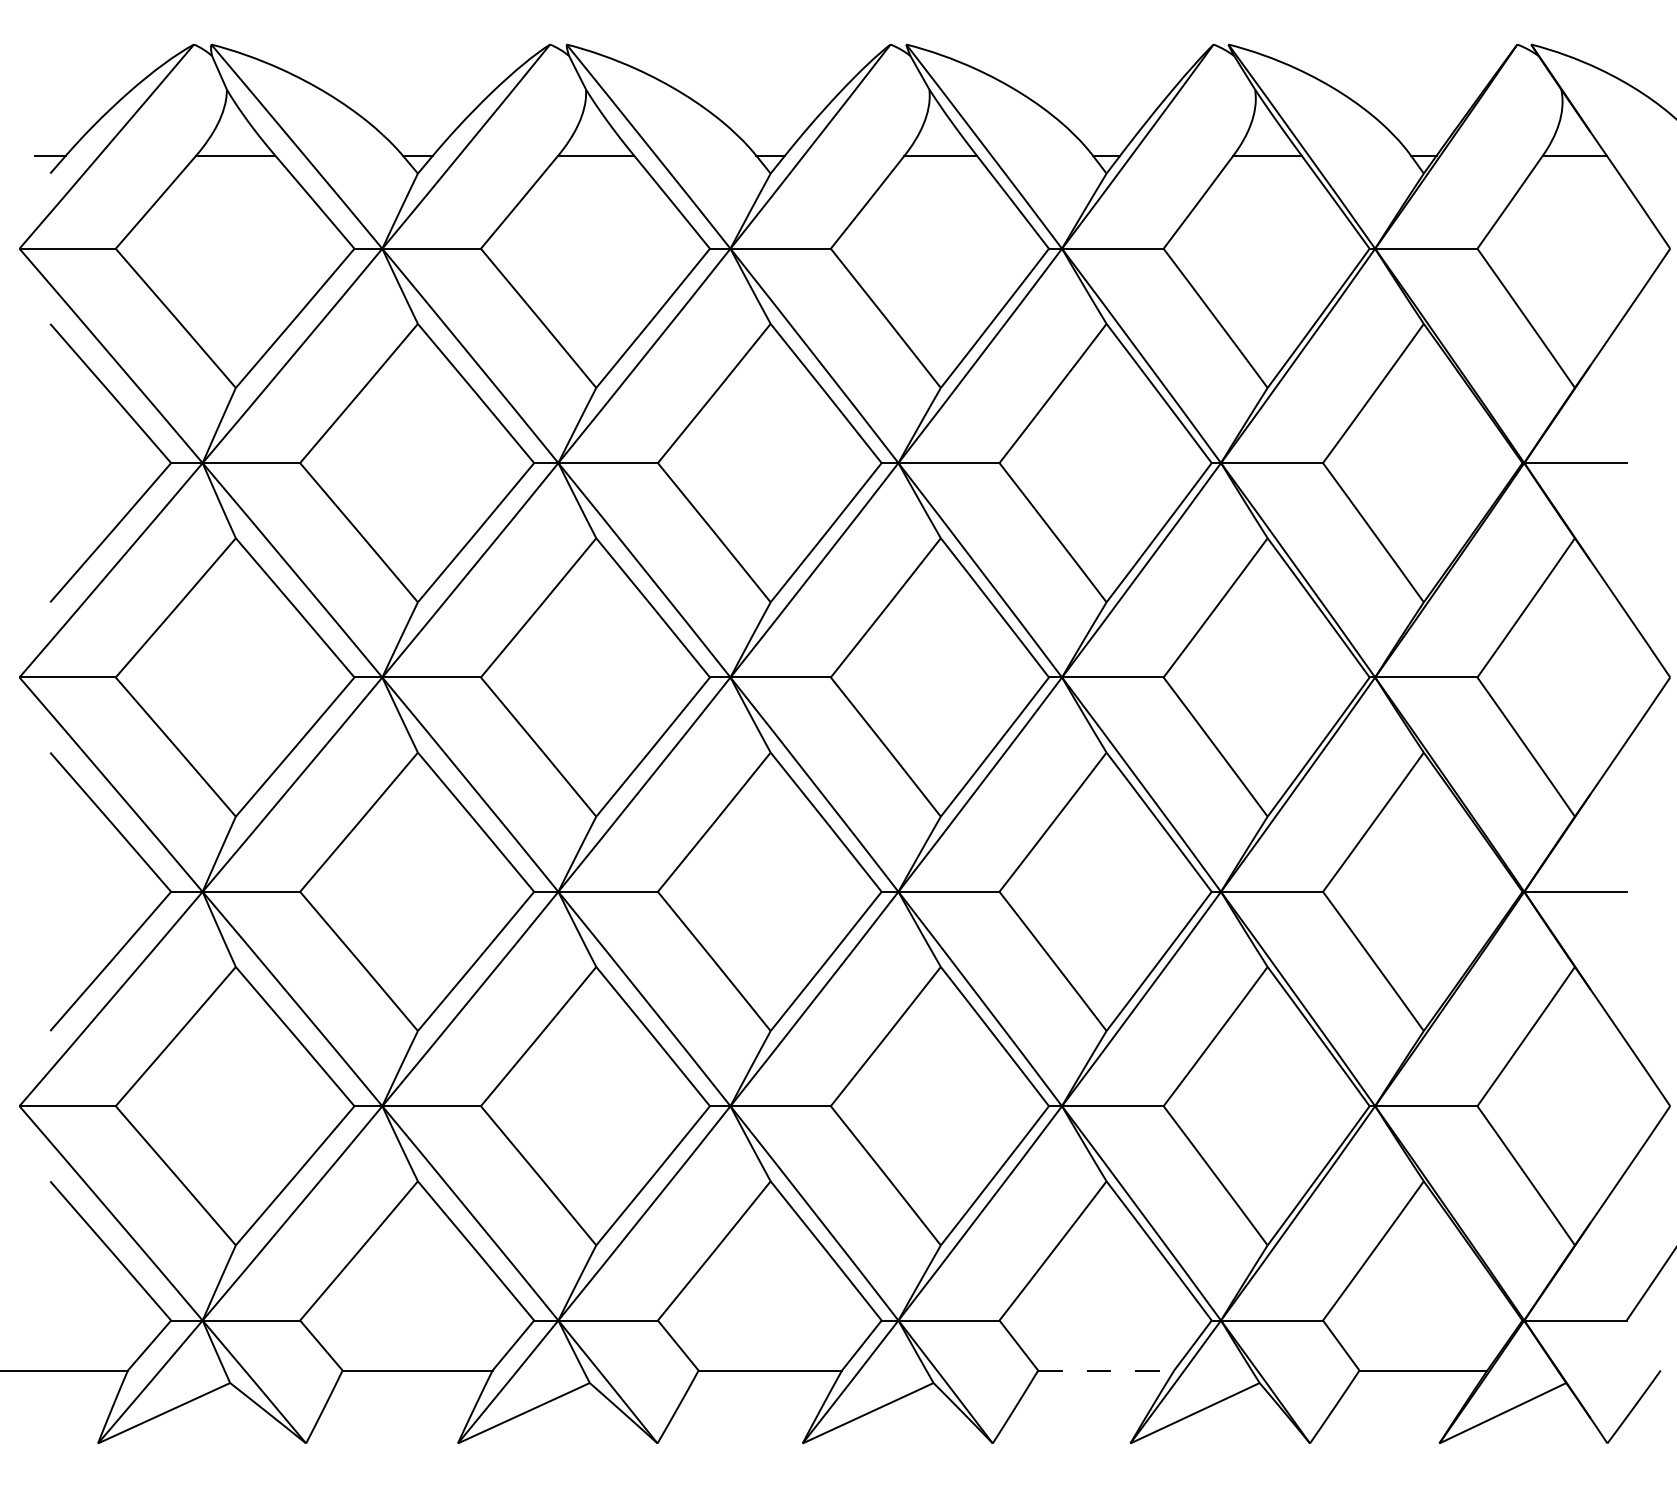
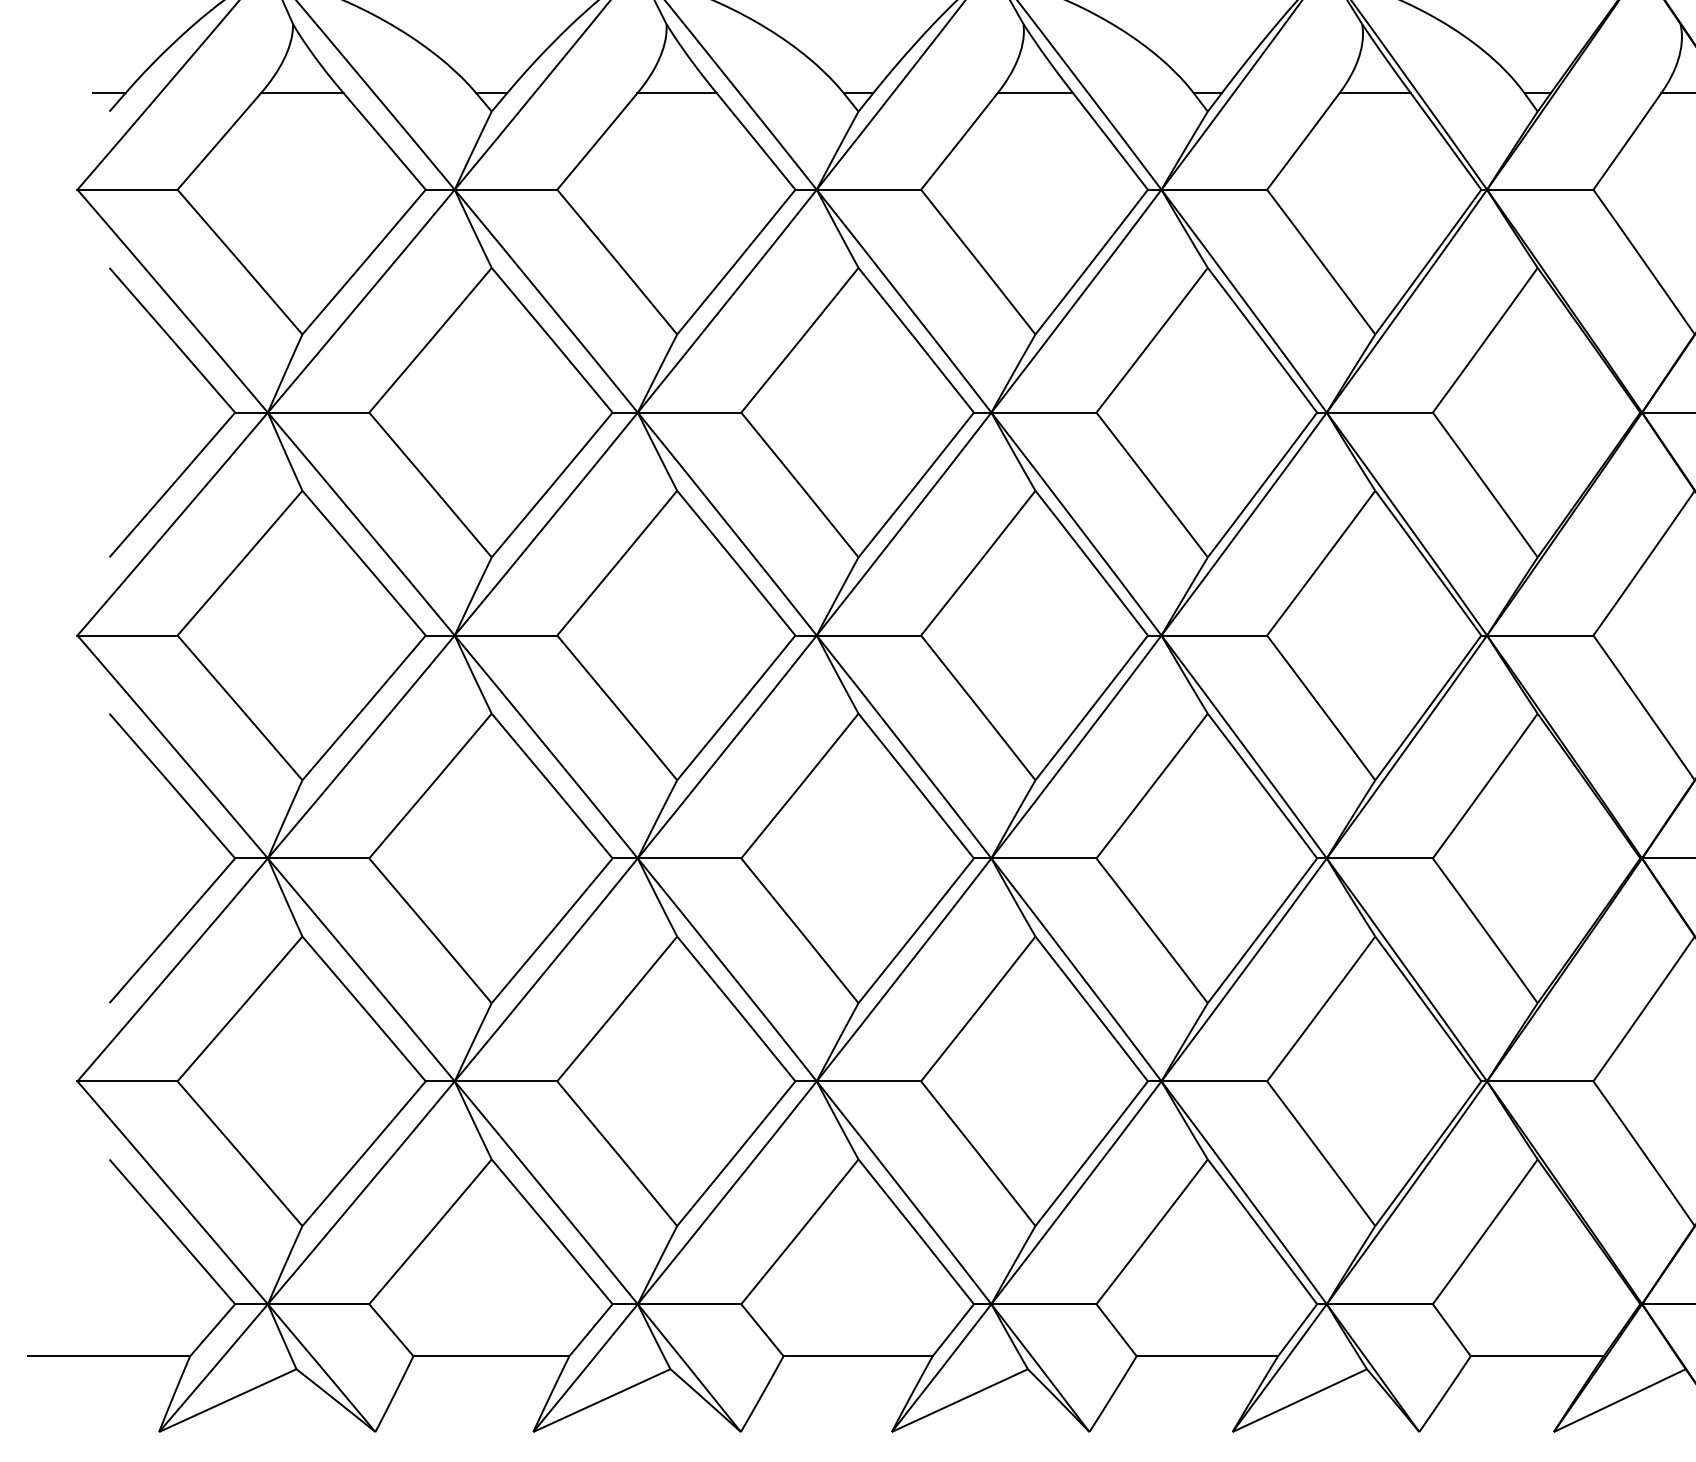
line: (1106, 1370) -> (1207, 1356), dashed -> solid

